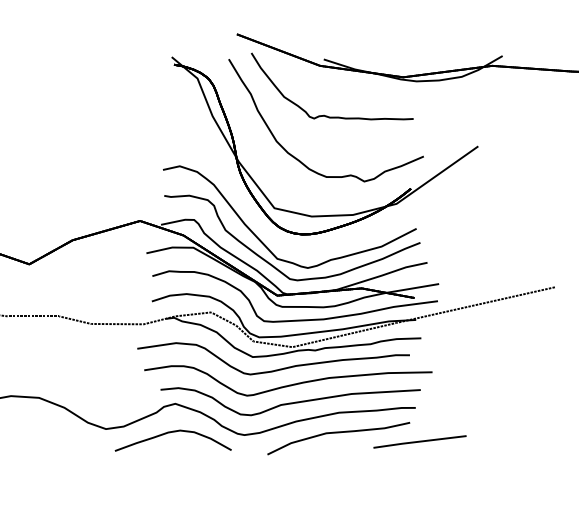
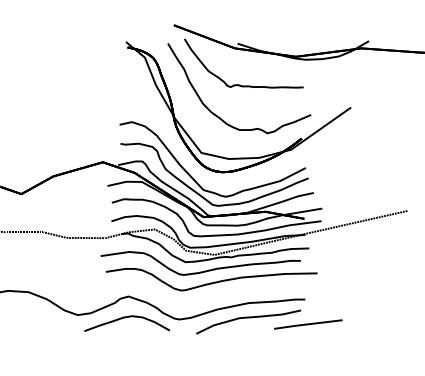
part: (289, 401) -> (212, 294), removed

